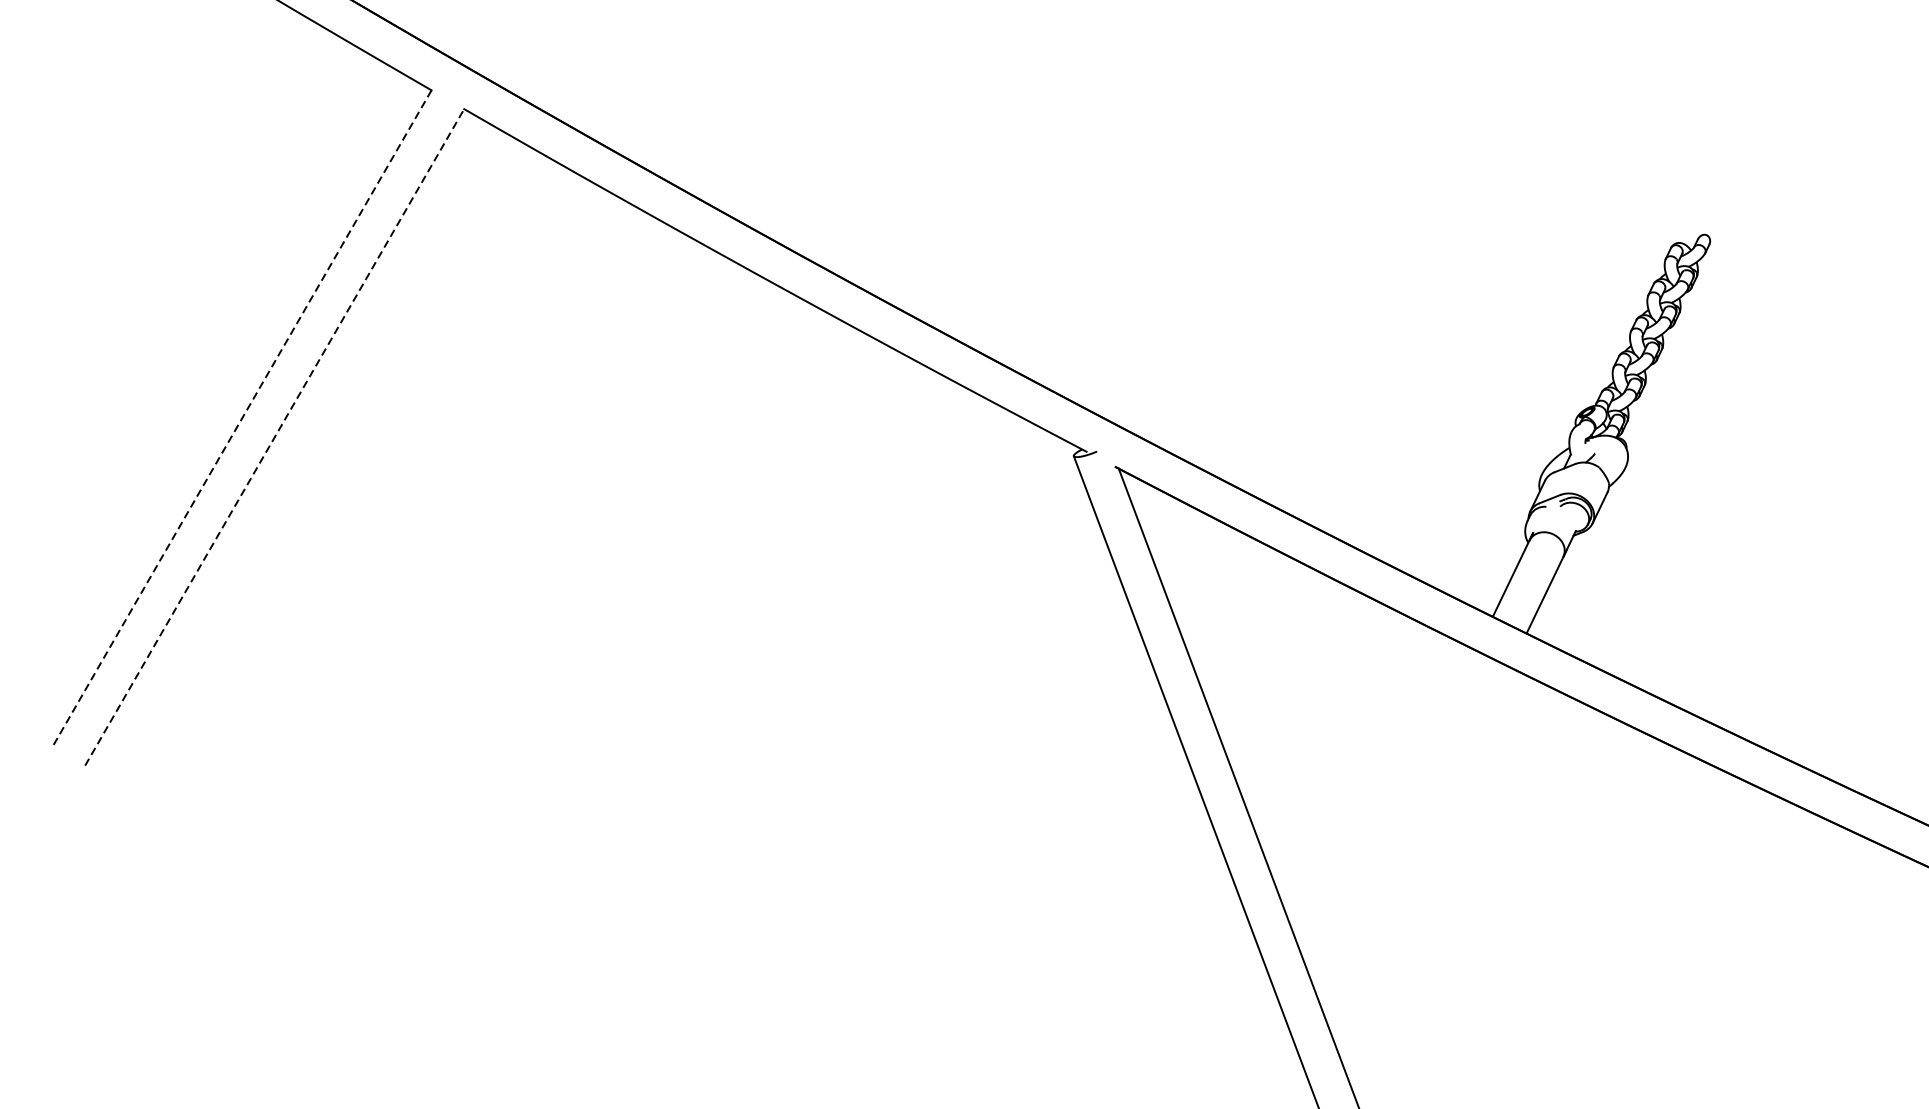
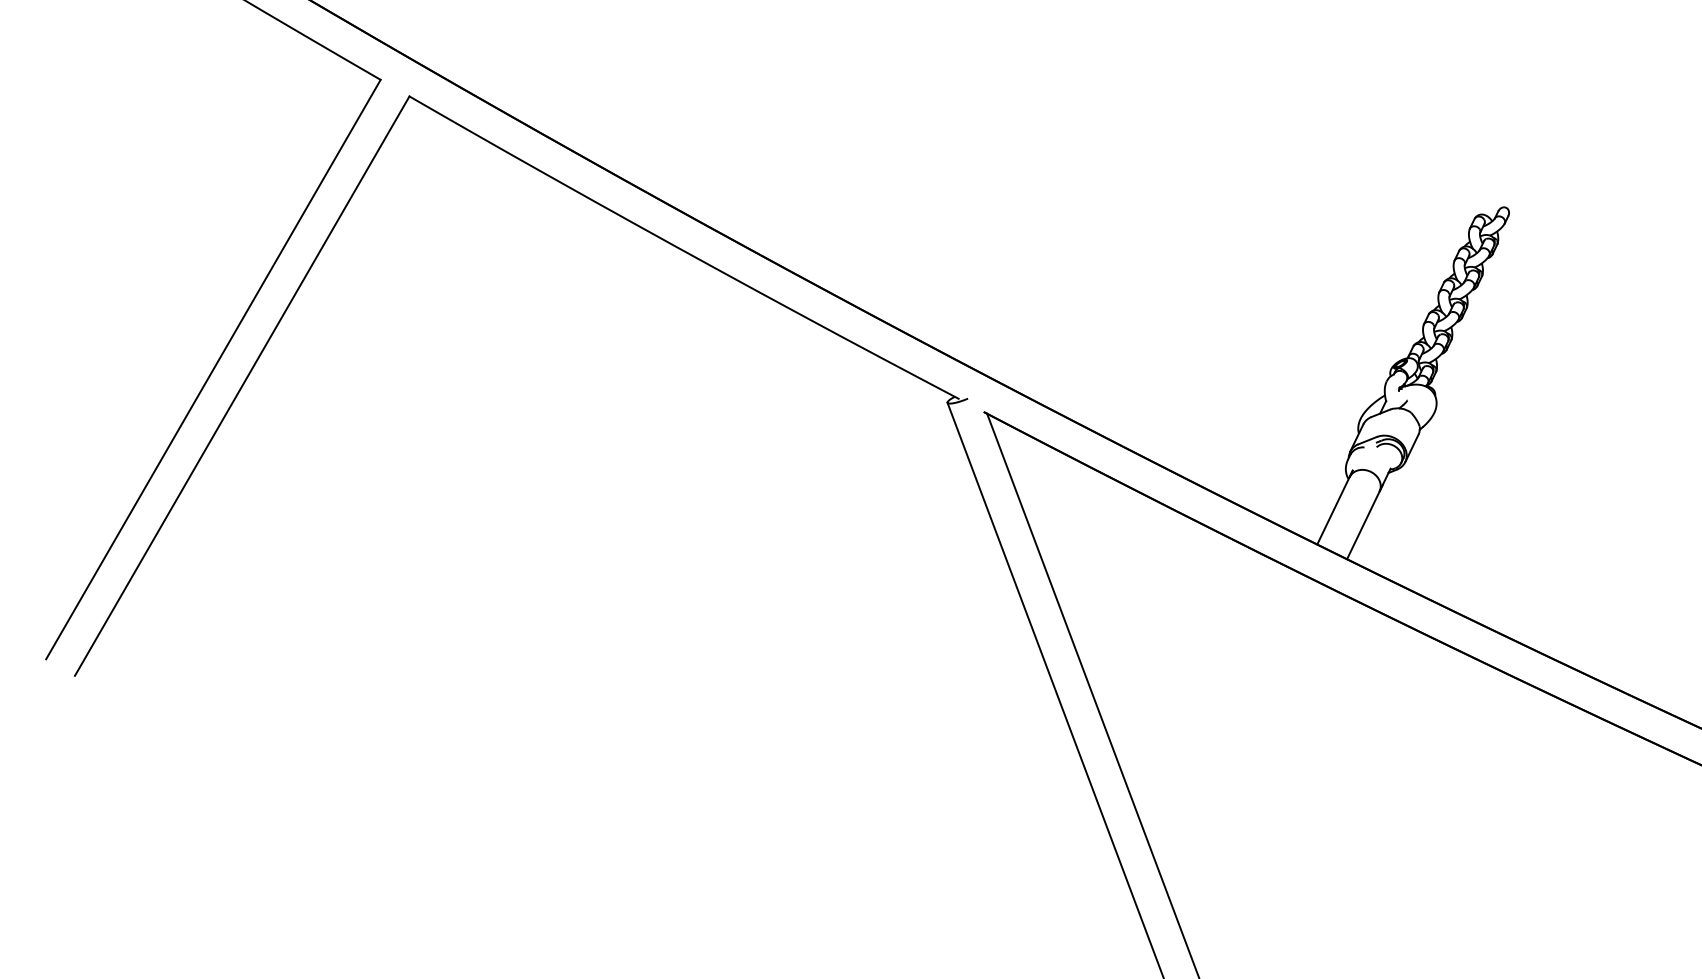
line: (242, 418) -> (213, 369), dashed -> solid
line: (275, 437) -> (242, 386), dashed -> solid

